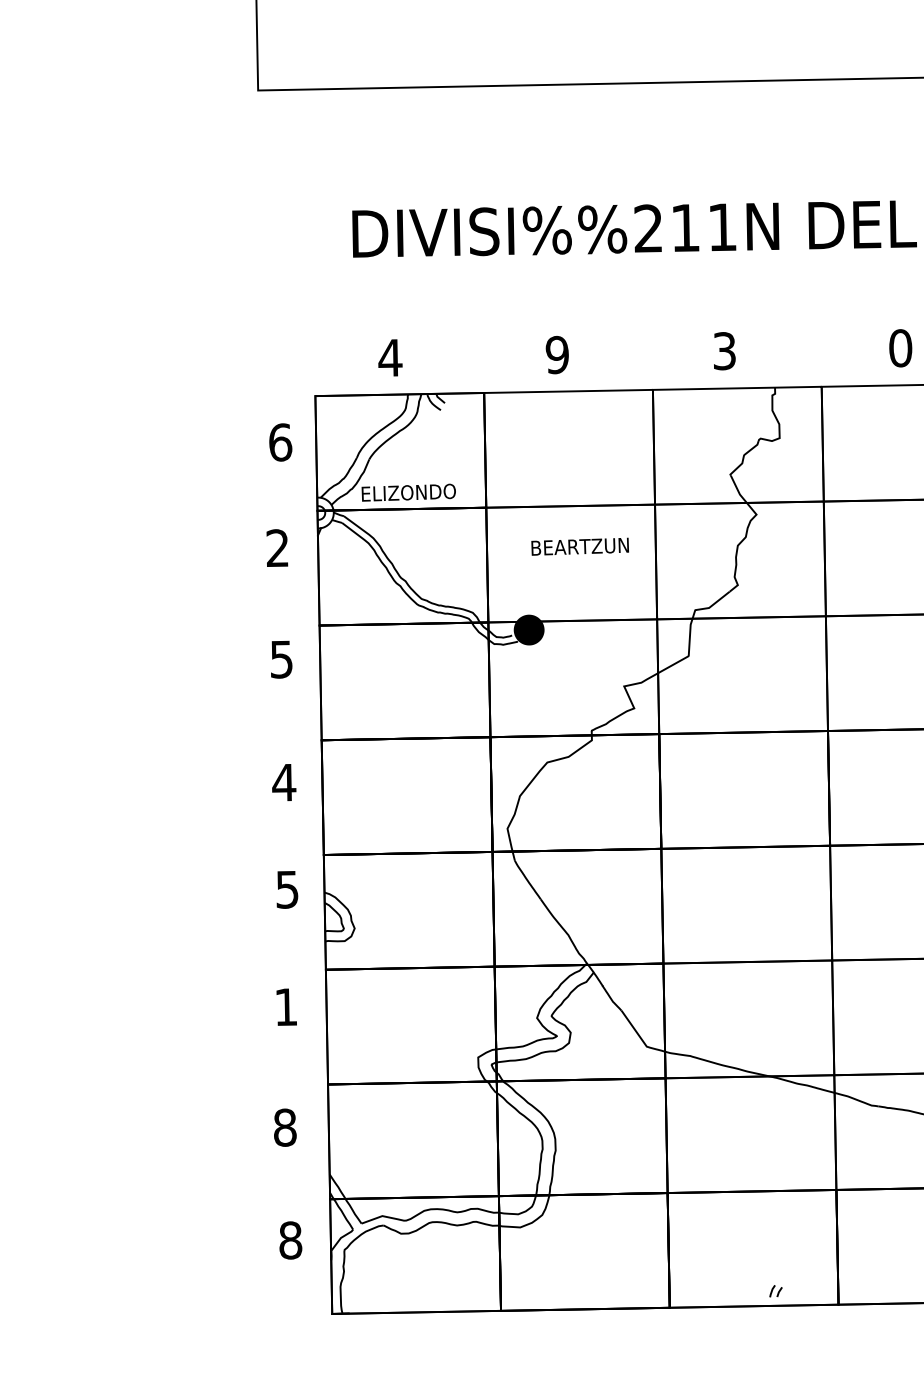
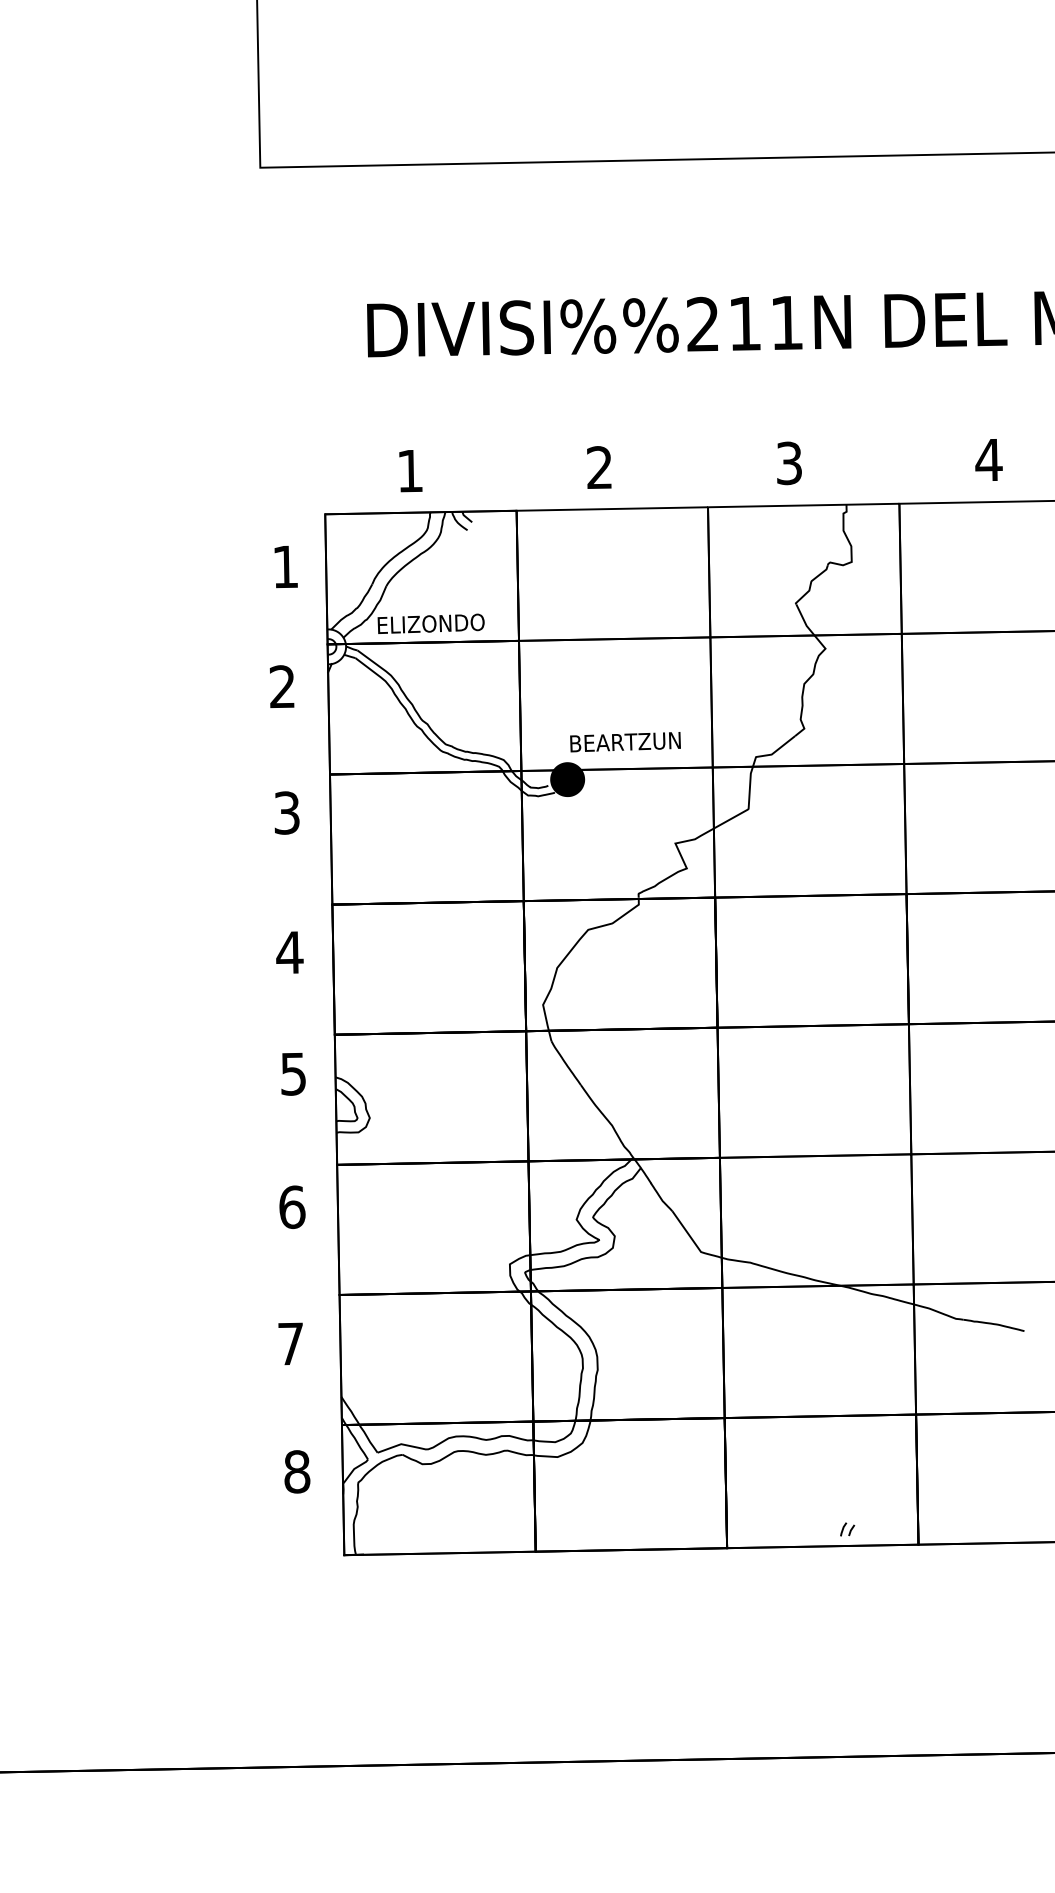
text: (900, 347) -> (988, 459), 0 -> 4
text: (557, 354) -> (599, 467), 9 -> 2
text: (390, 358) -> (410, 471), 4 -> 1
text: (281, 442) -> (286, 566), 6 -> 1
text: (580, 547) -> (625, 742), moved
text: (282, 659) -> (287, 812), 5 -> 3
text: (286, 1007) -> (292, 1207), 1 -> 6
text: (285, 1127) -> (291, 1343), 8 -> 7

